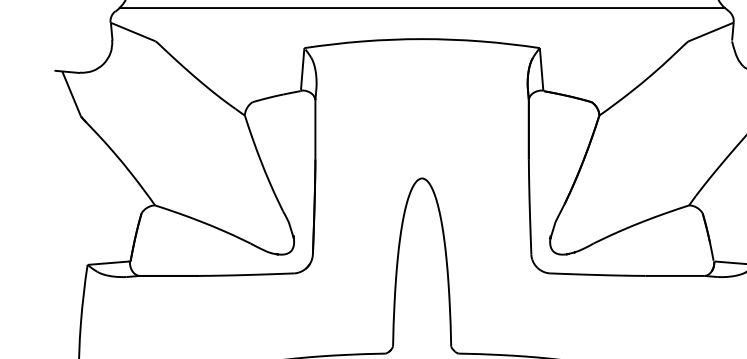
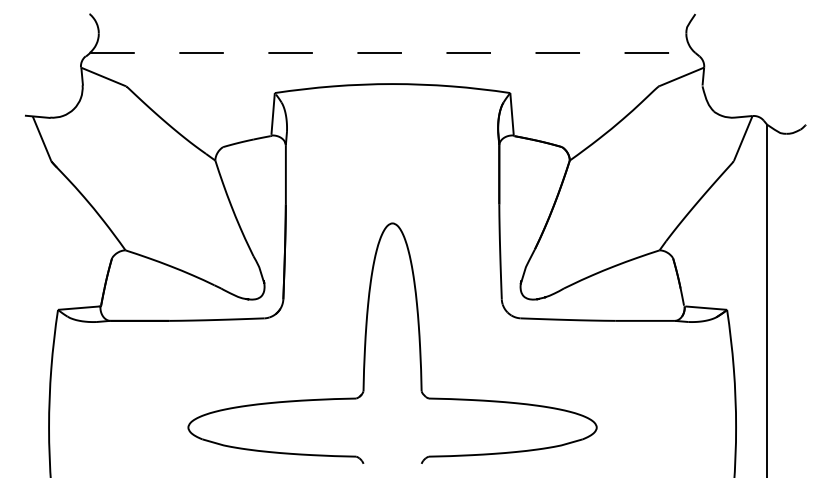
line: (422, 8) -> (392, 53), solid -> dashed

